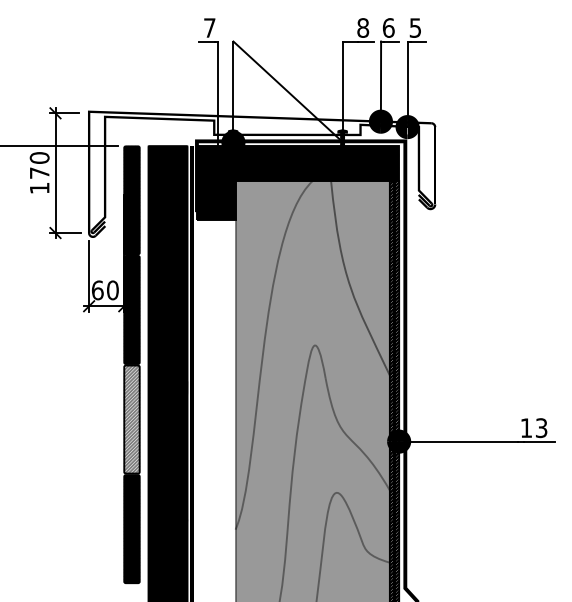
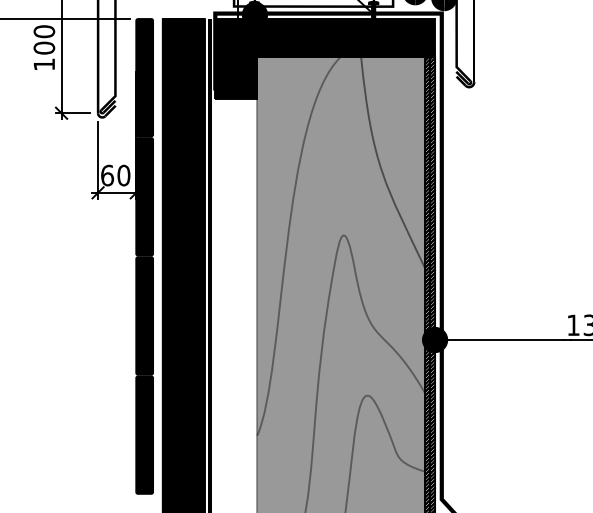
text: (39, 173) -> (44, 48), 170 -> 100
fill: (131, 419) -> (144, 315), added

